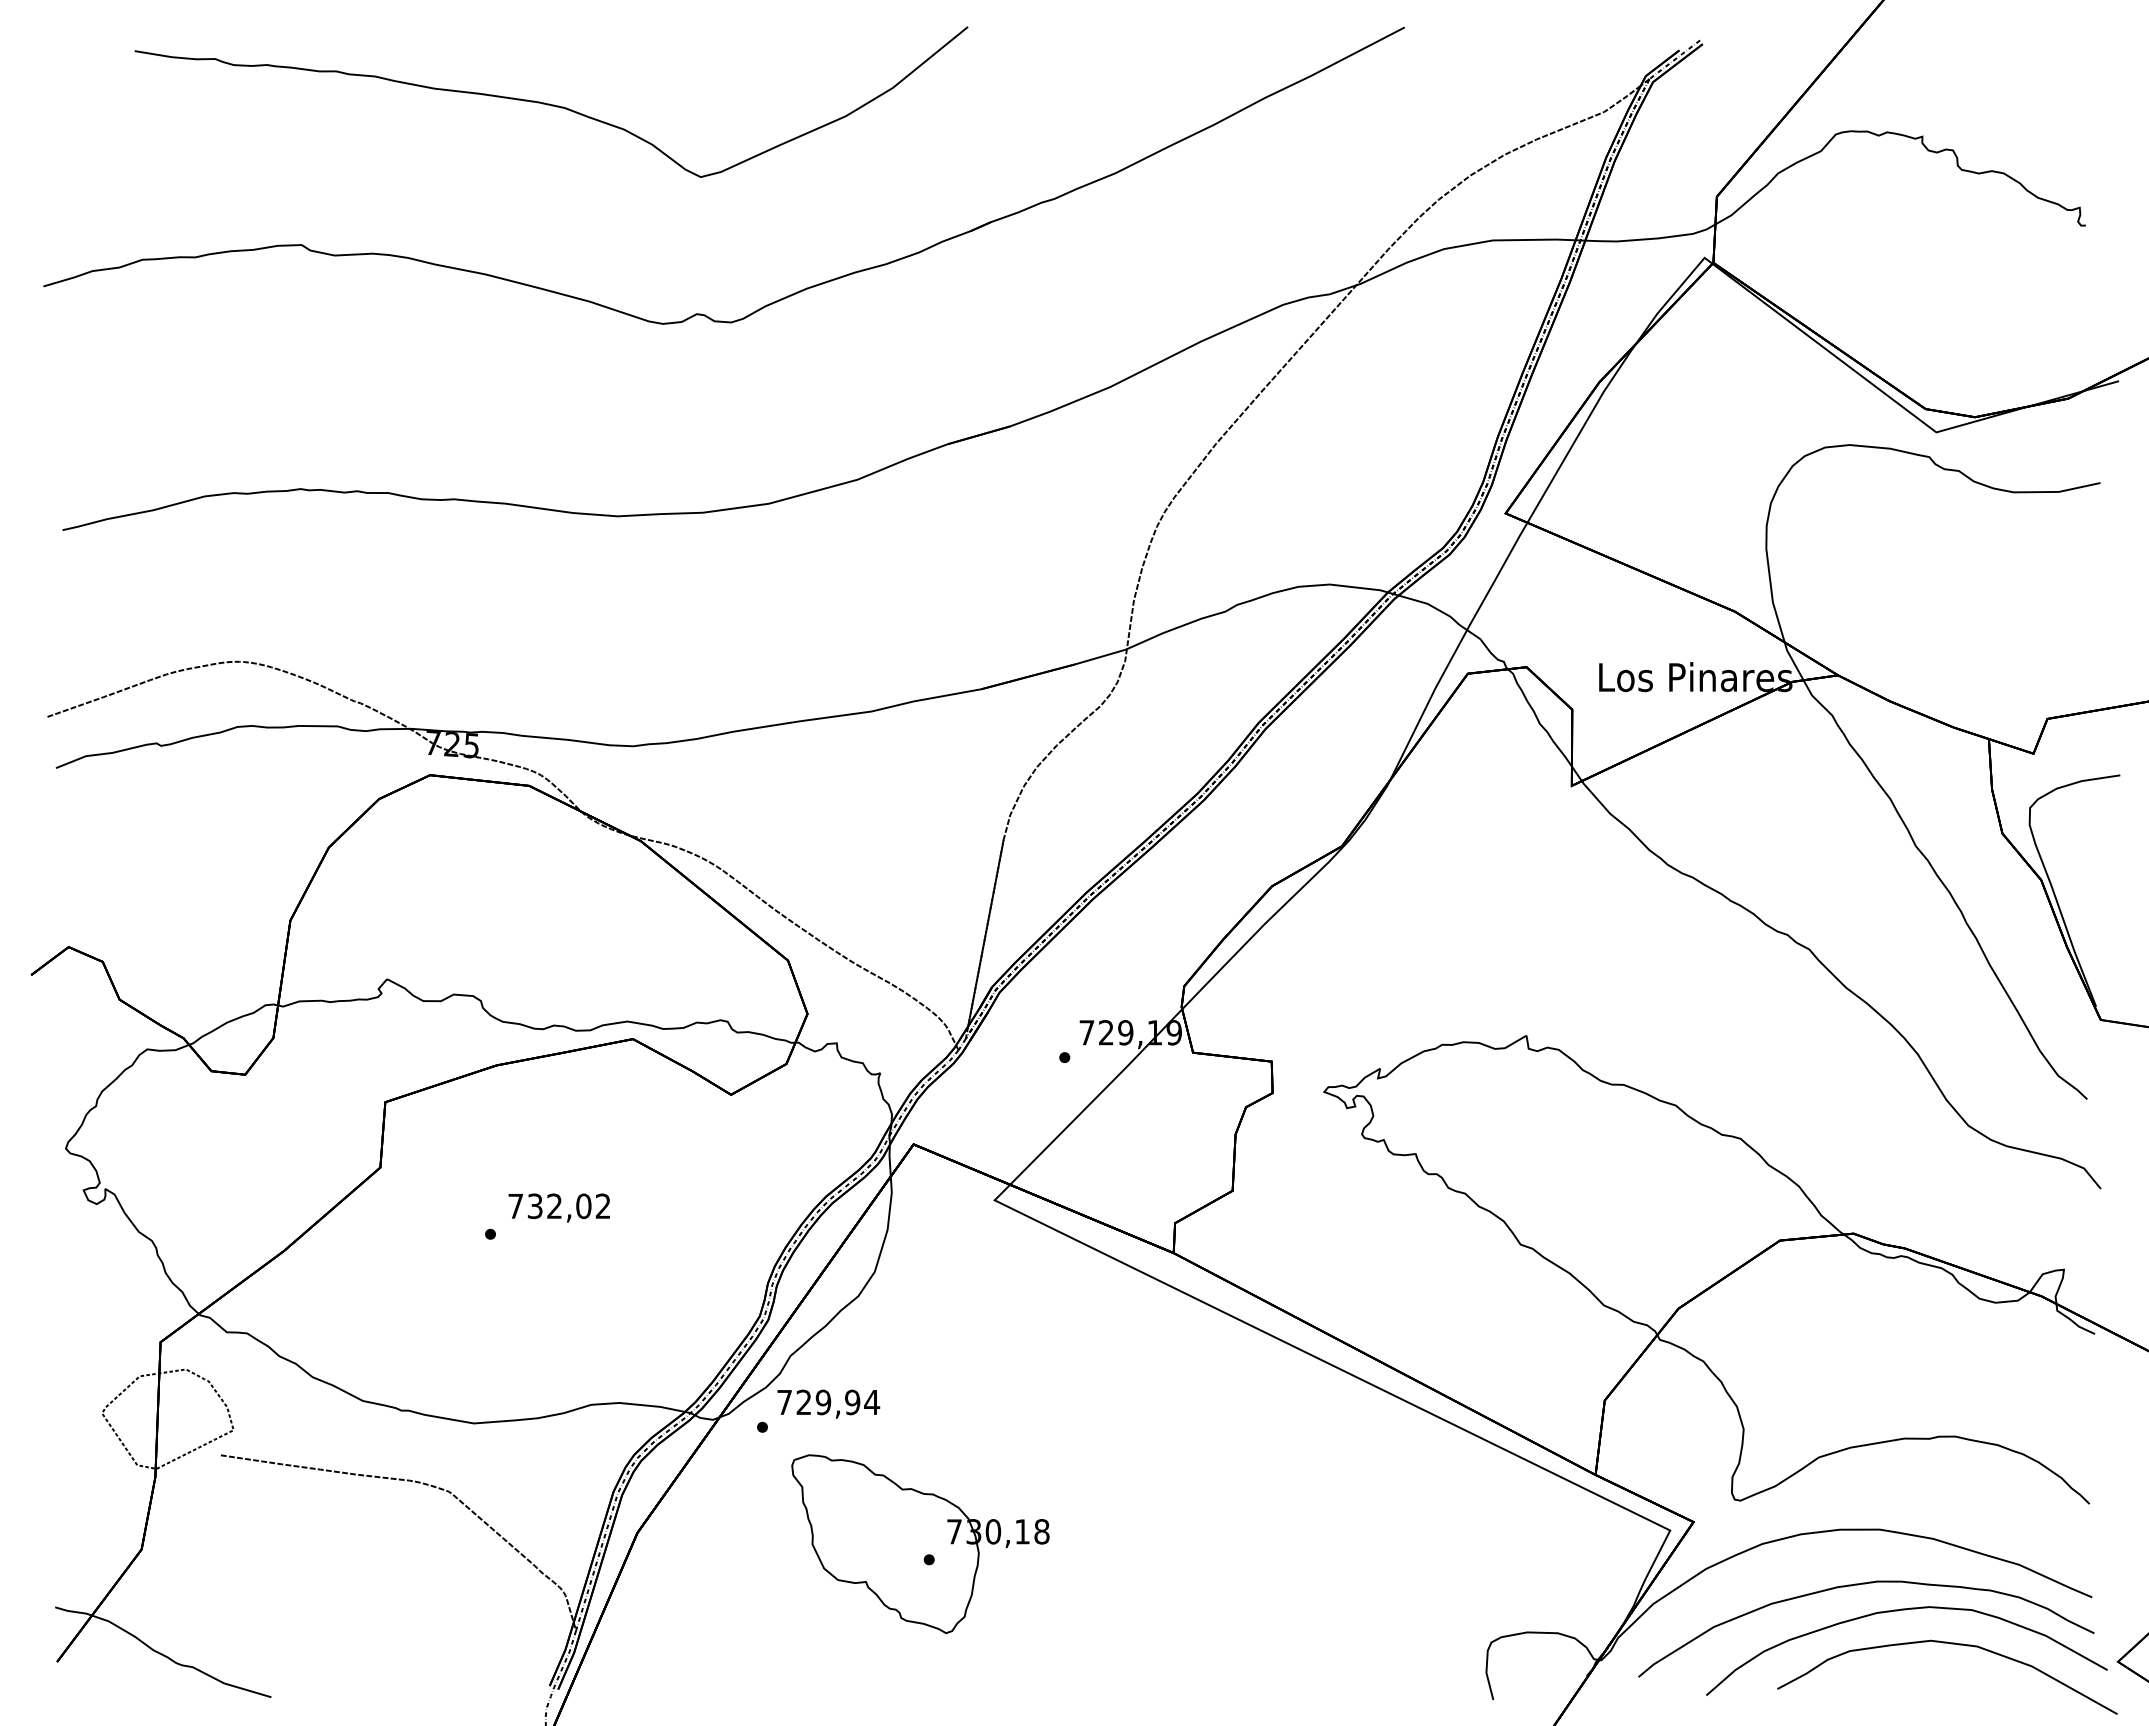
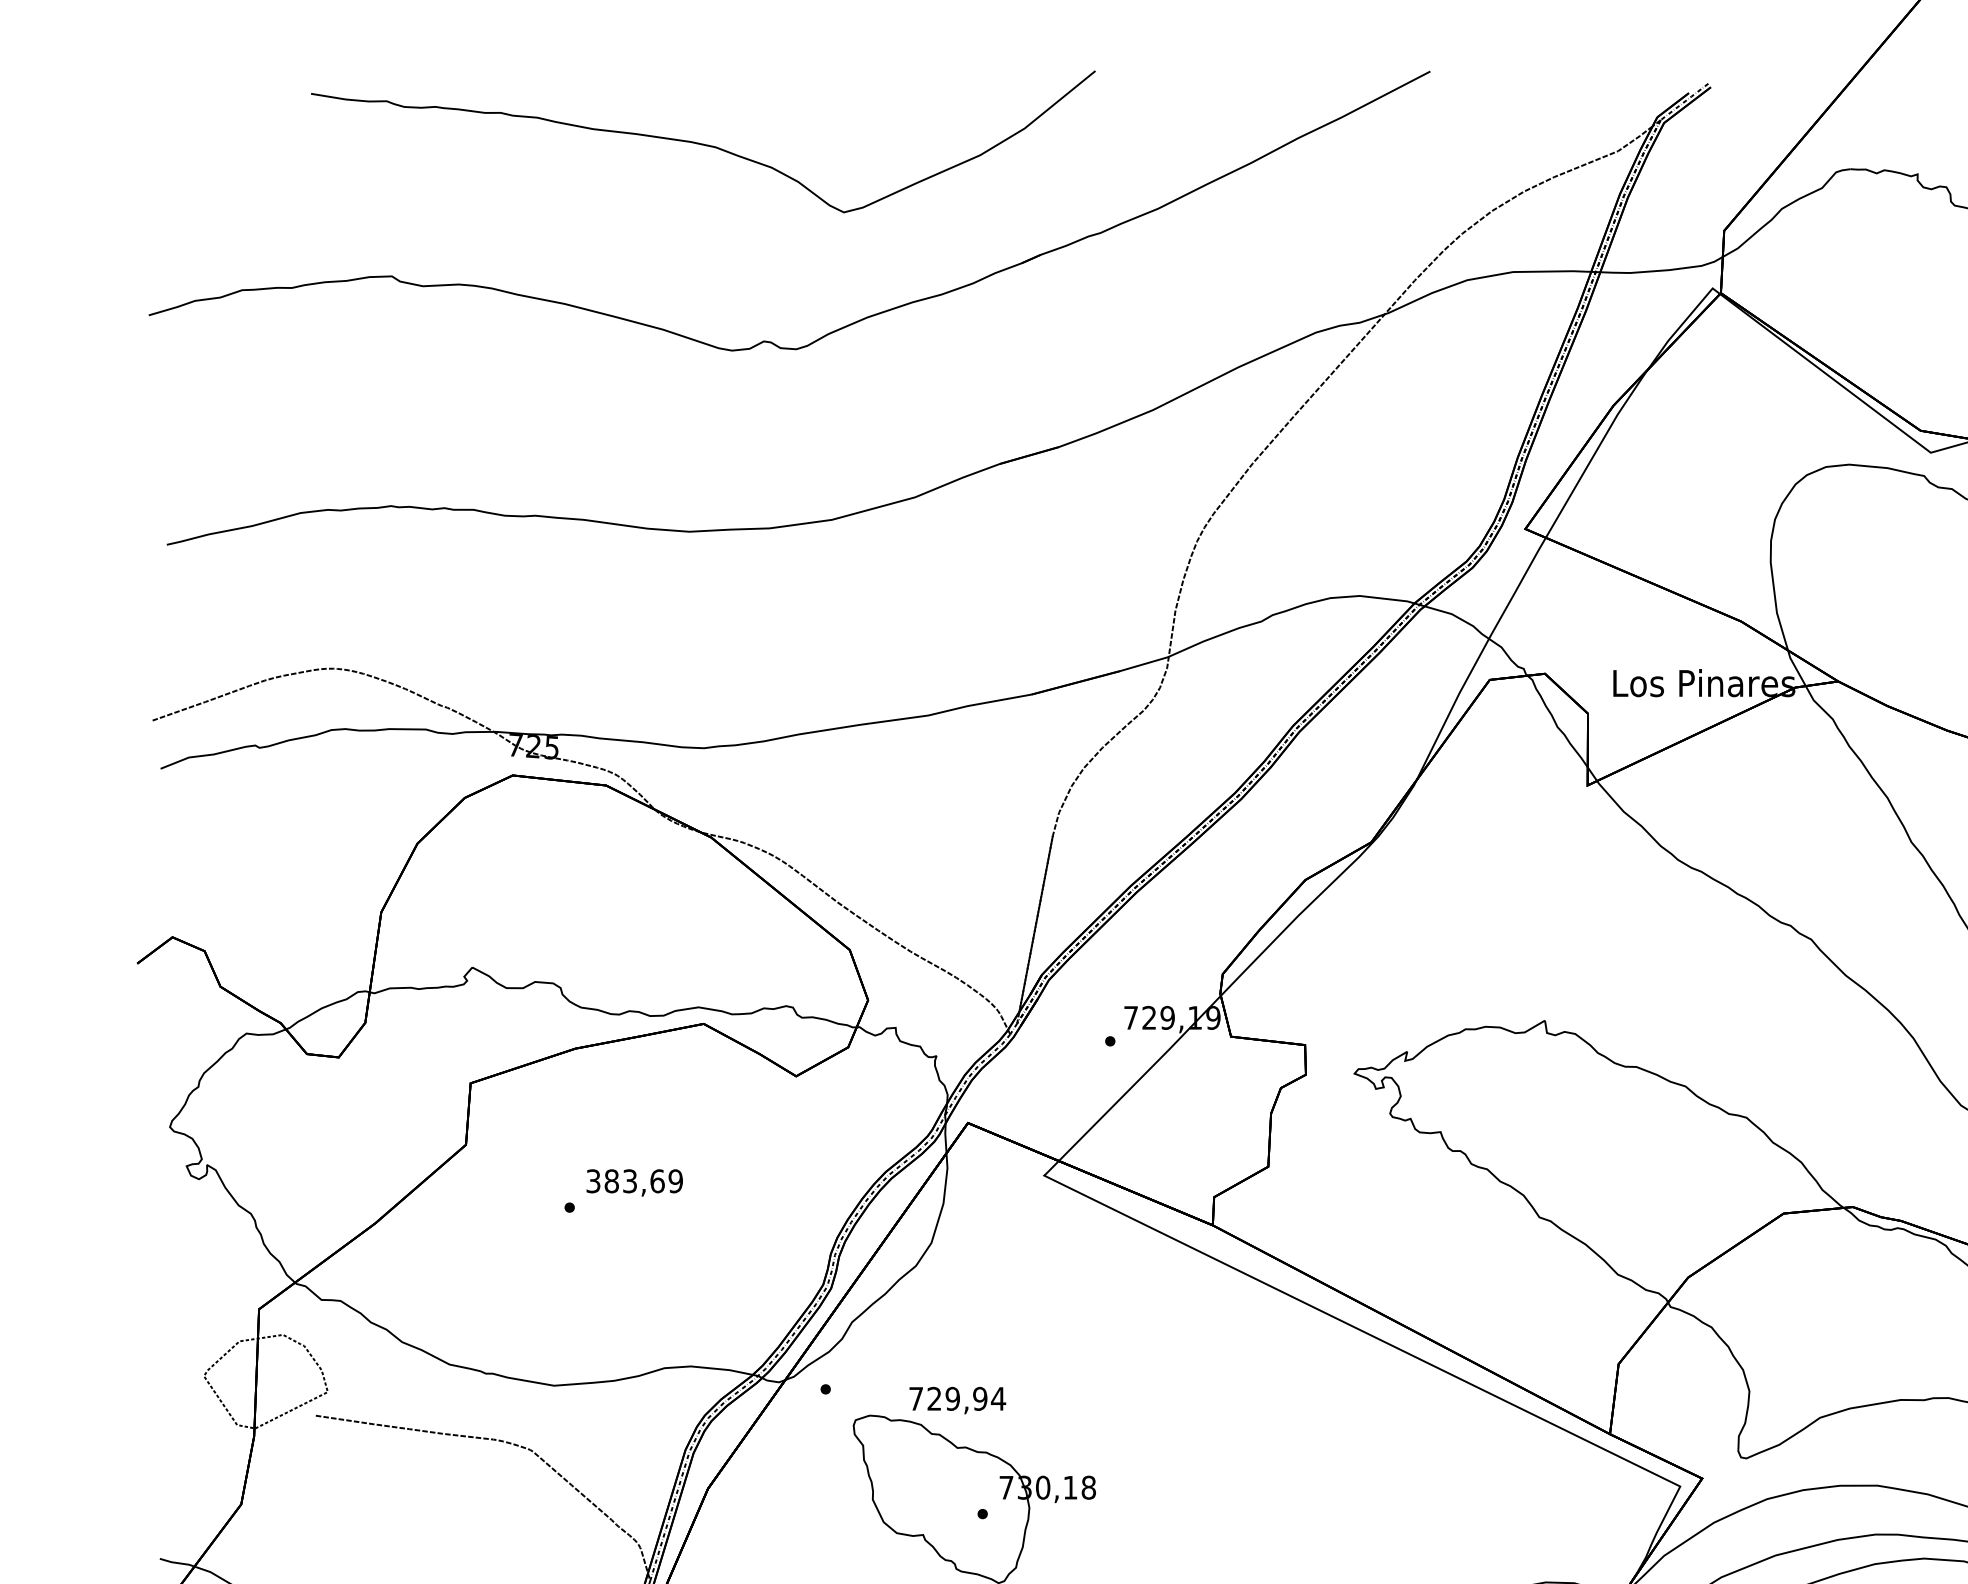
curve: (549, 103) -> (701, 143), moved
text: (559, 1206) -> (634, 1181), 732,02 -> 383,69
text: (828, 1403) -> (957, 1399), moved

